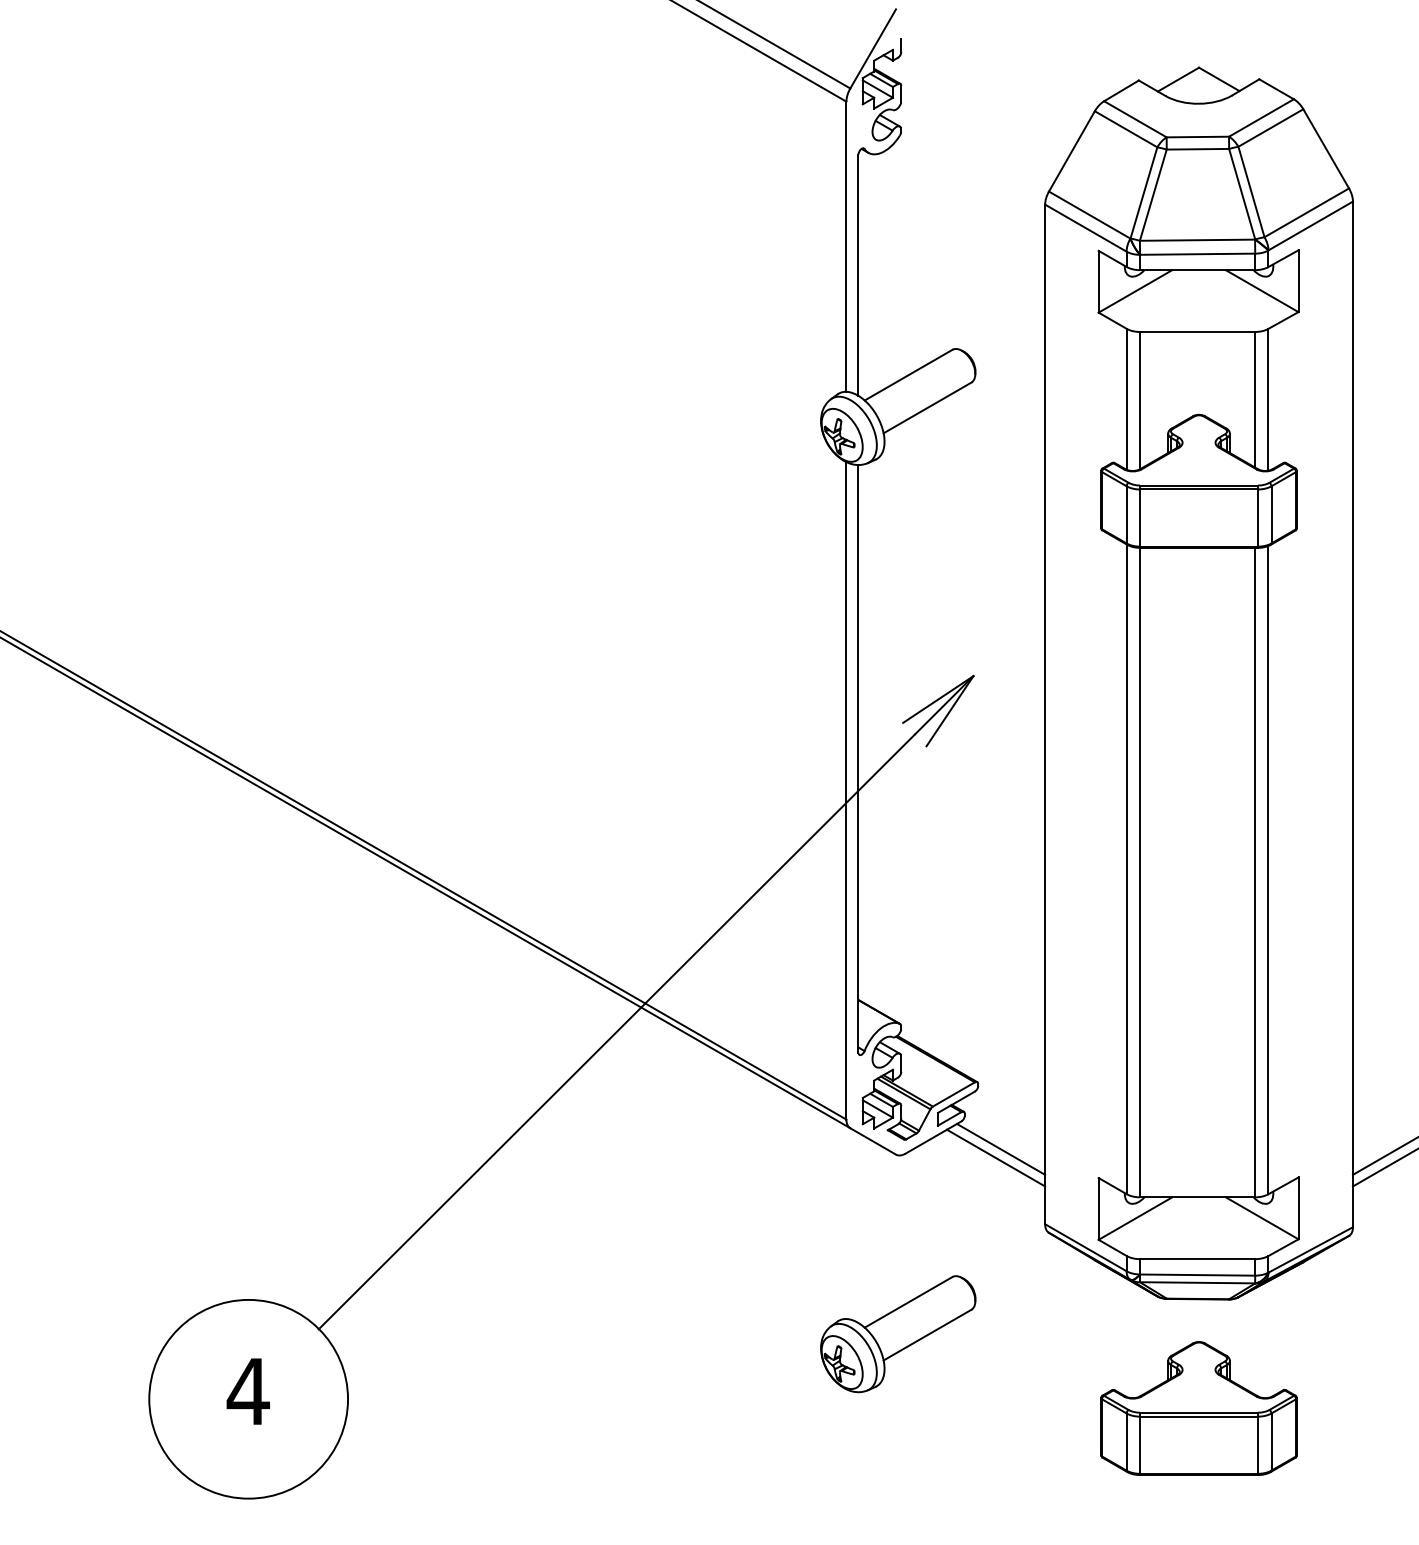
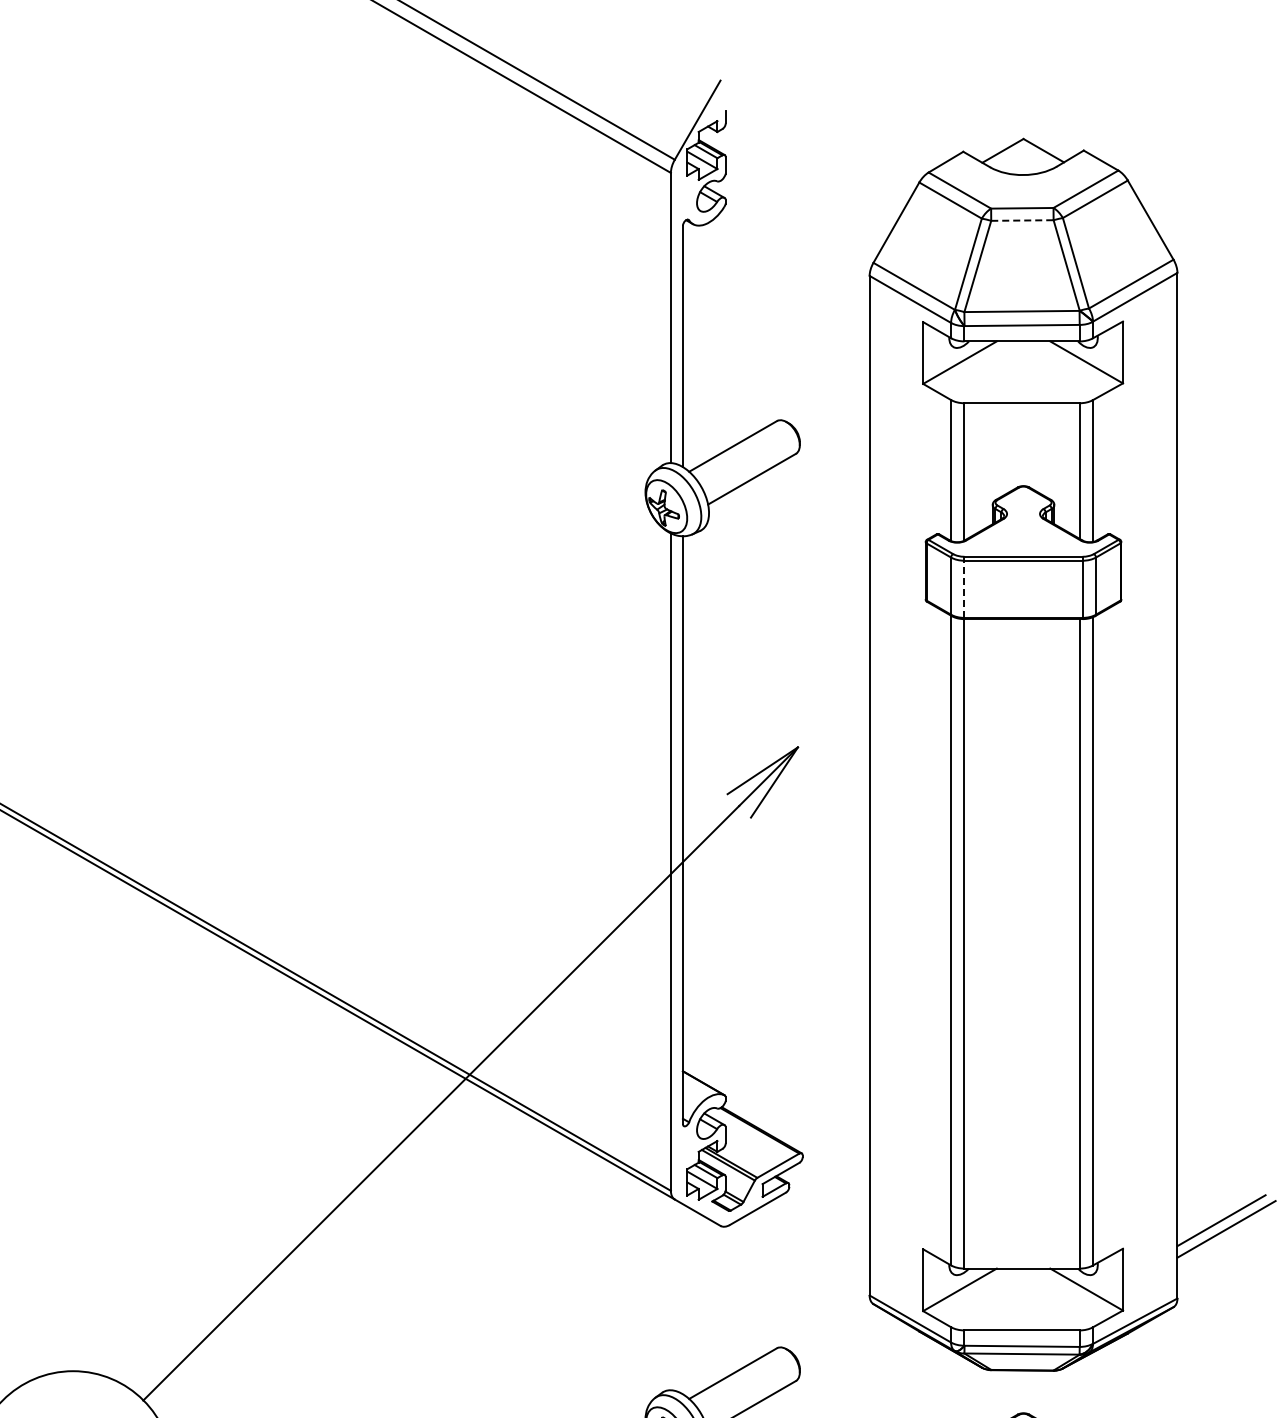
line: (1198, 149) -> (1022, 220), solid -> dashed
line: (1139, 518) -> (963, 589), solid -> dashed
line: (1001, 1148) -> (825, 1219), removed
line: (995, 1157) -> (819, 1228), removed

